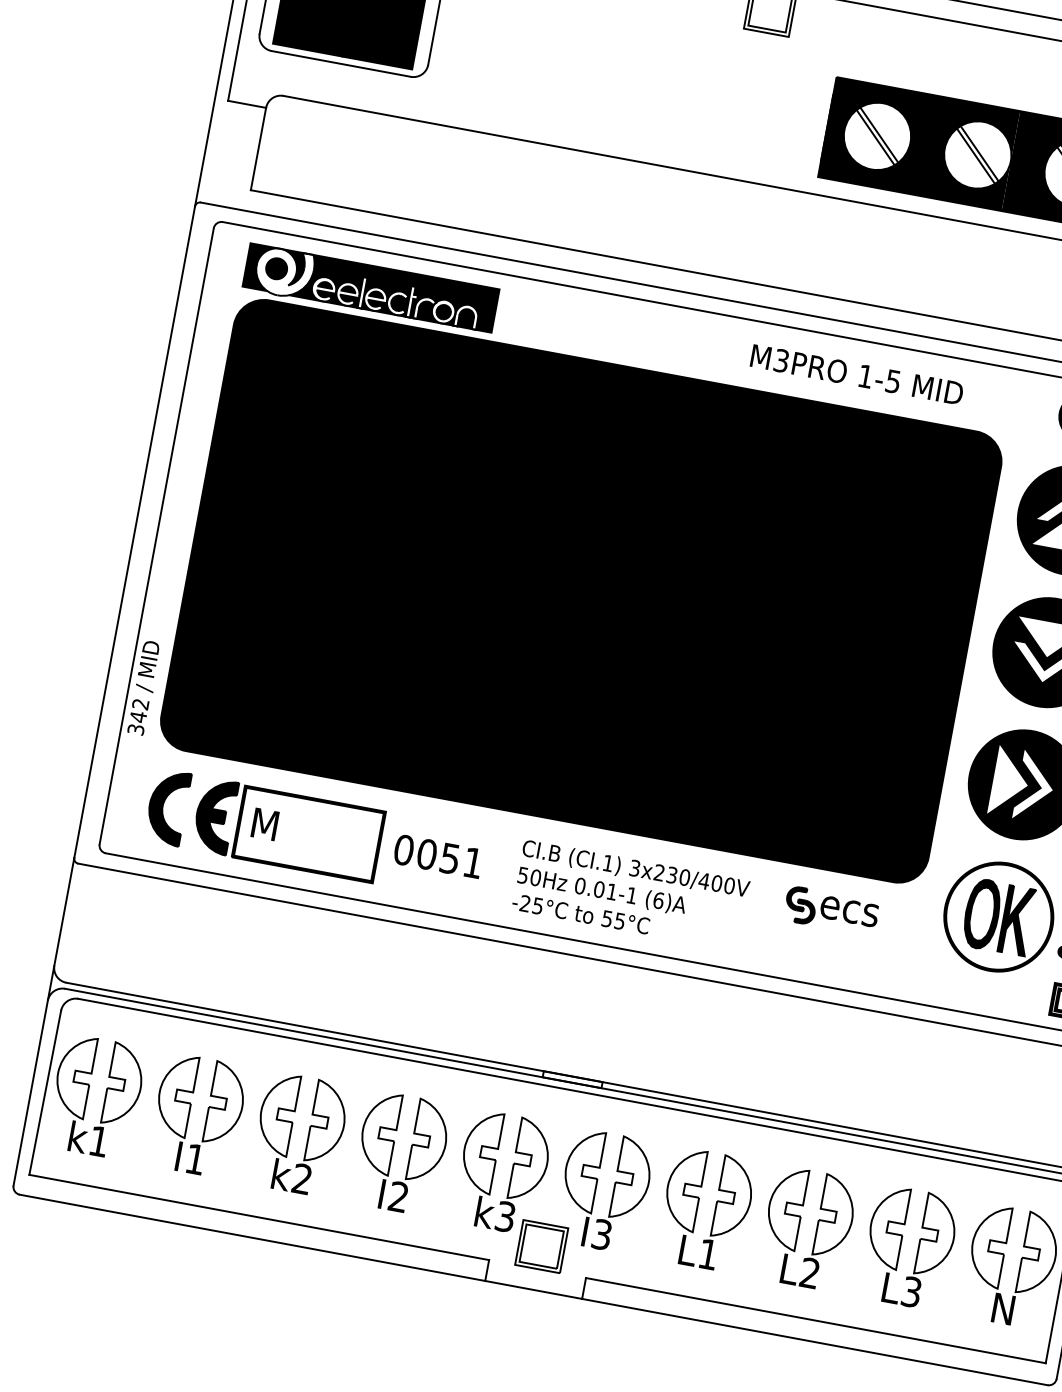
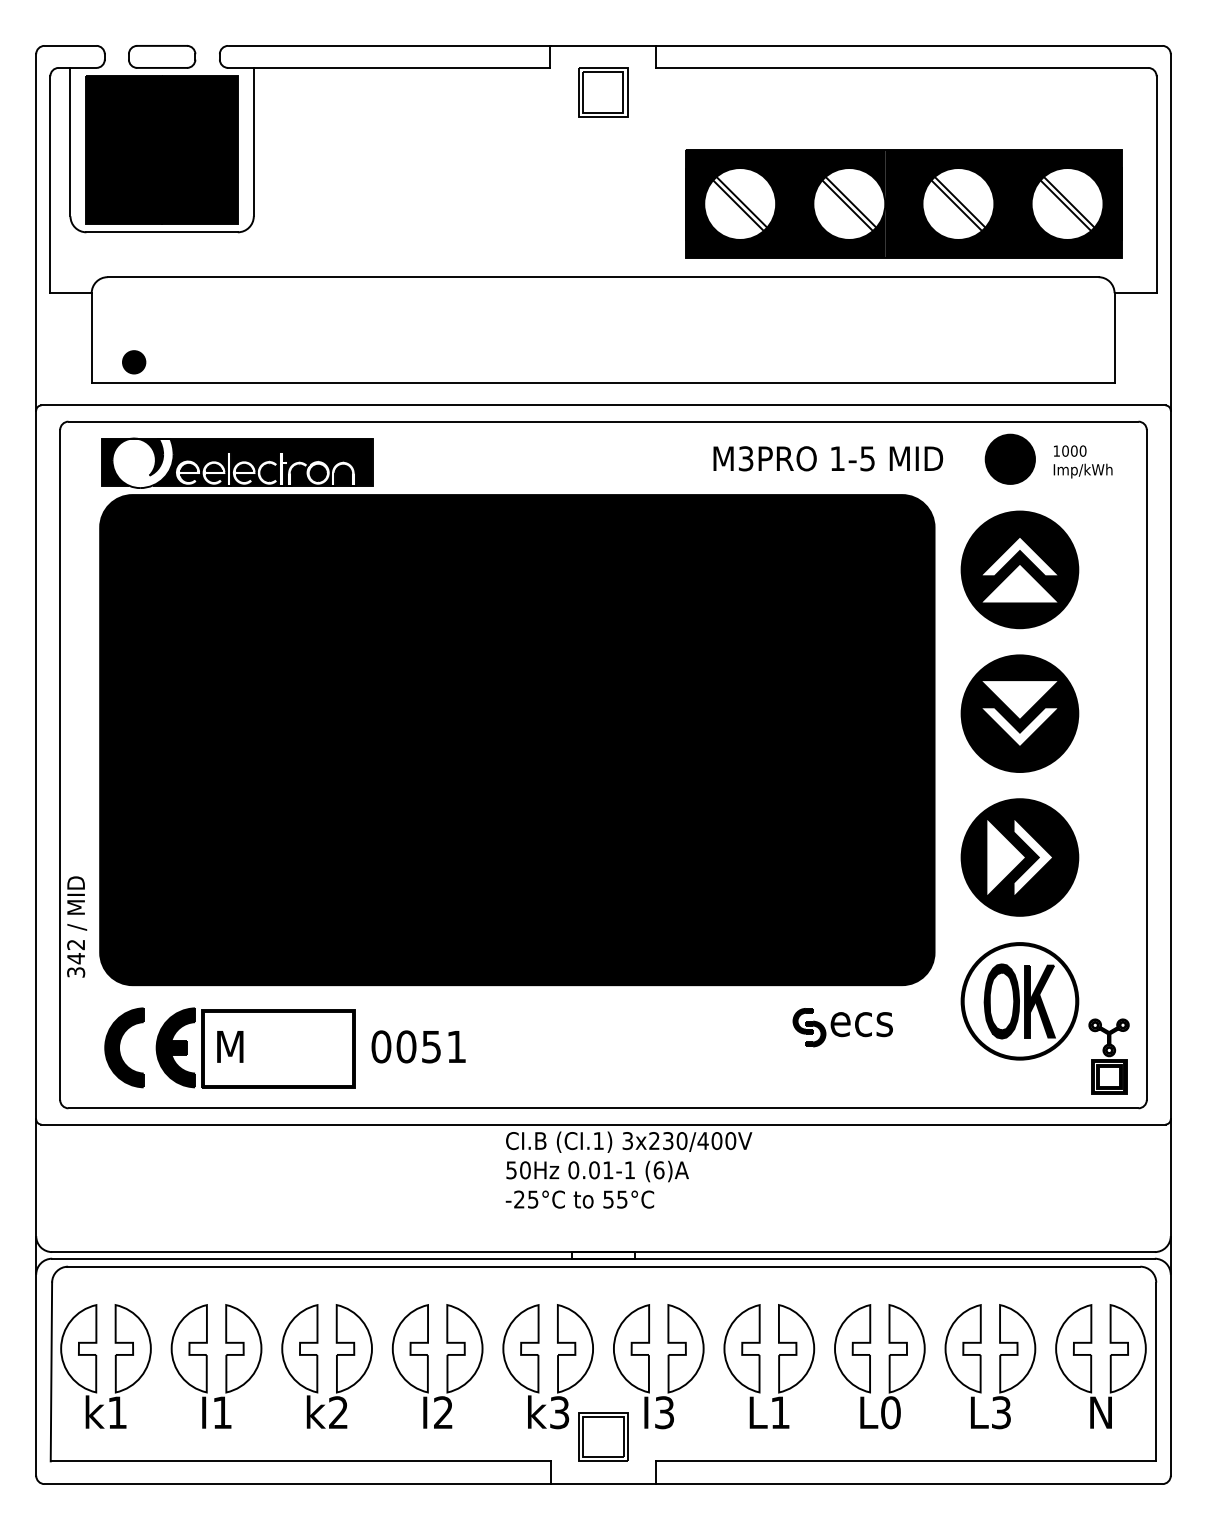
part: (276, 269) -> (134, 362), moved
text: (857, 374) -> (828, 458), moved
text: (630, 894) -> (628, 1169), moved
text: (809, 1273) -> (890, 1412), L2 -> L0

